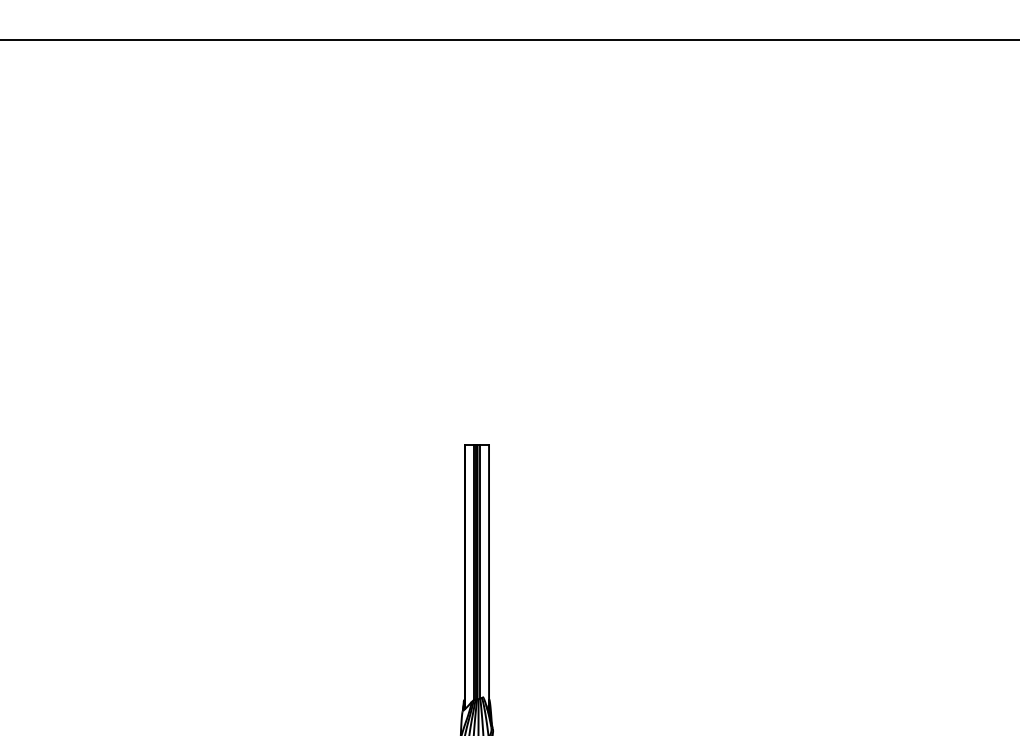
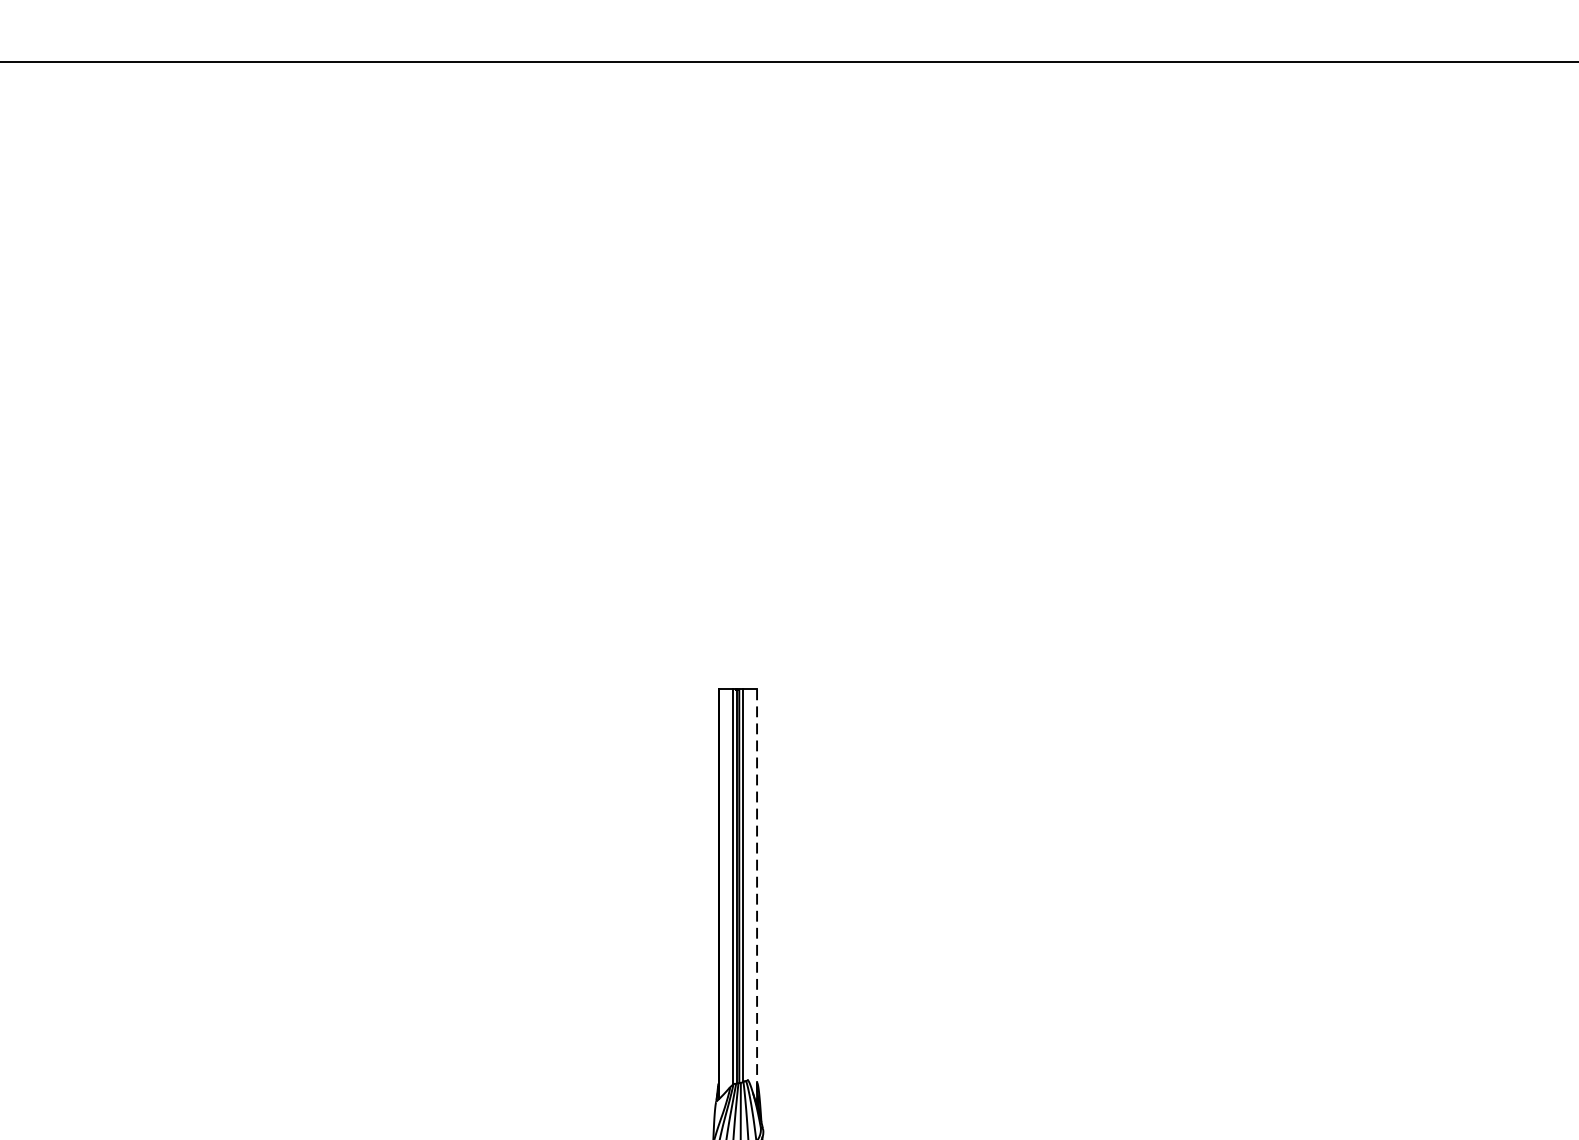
line: (489, 579) -> (757, 897), solid -> dashed

